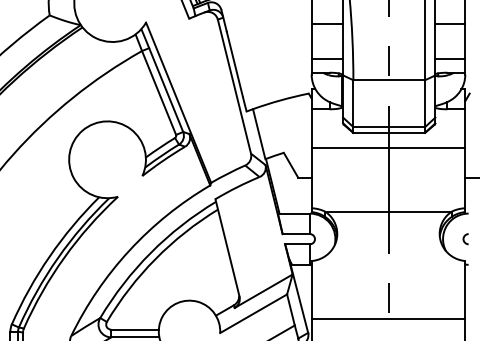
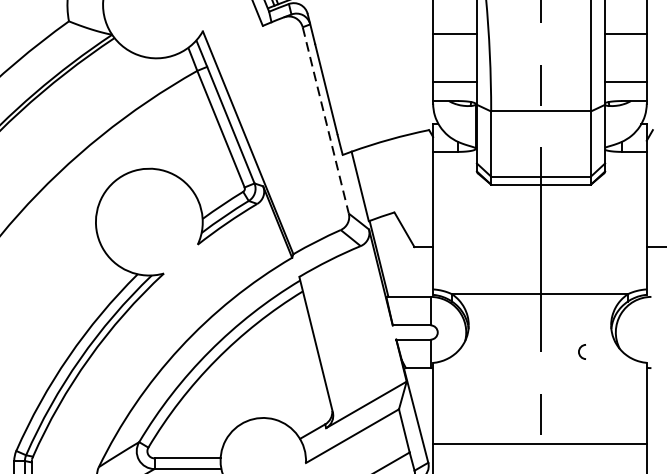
line: (234, 87) -> (325, 121), solid -> dashed
line: (388, 147) -> (539, 205), removed
arc: (464, 239) -> (580, 352), moved

